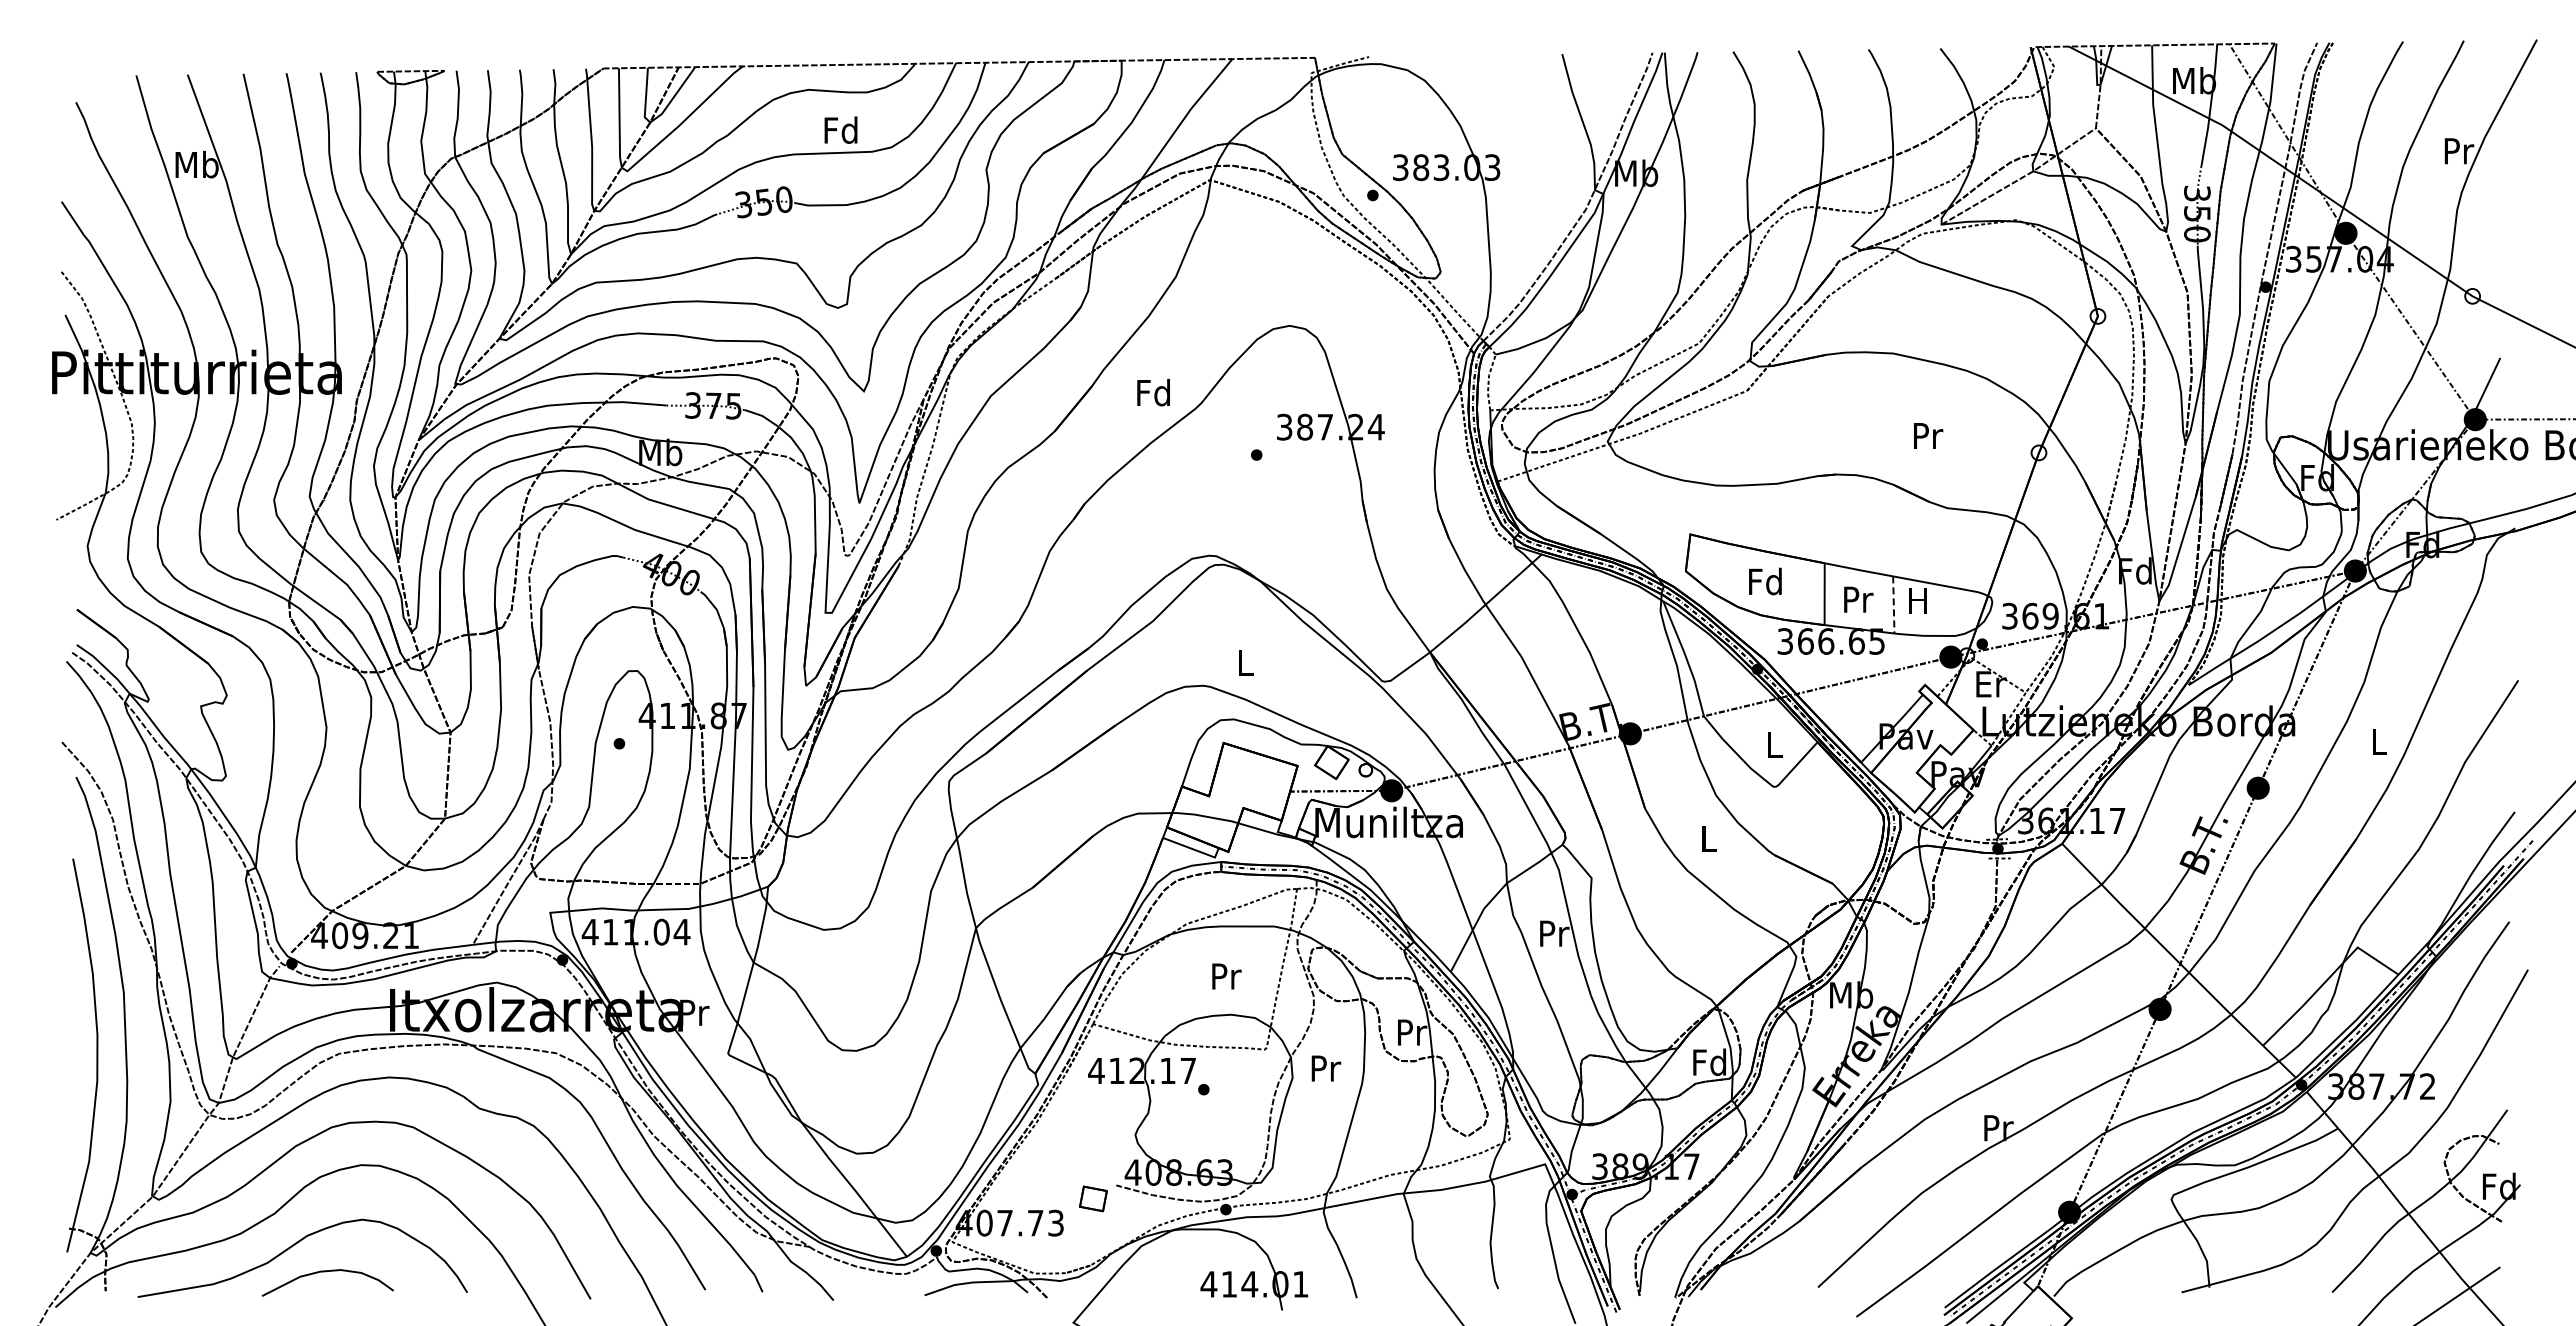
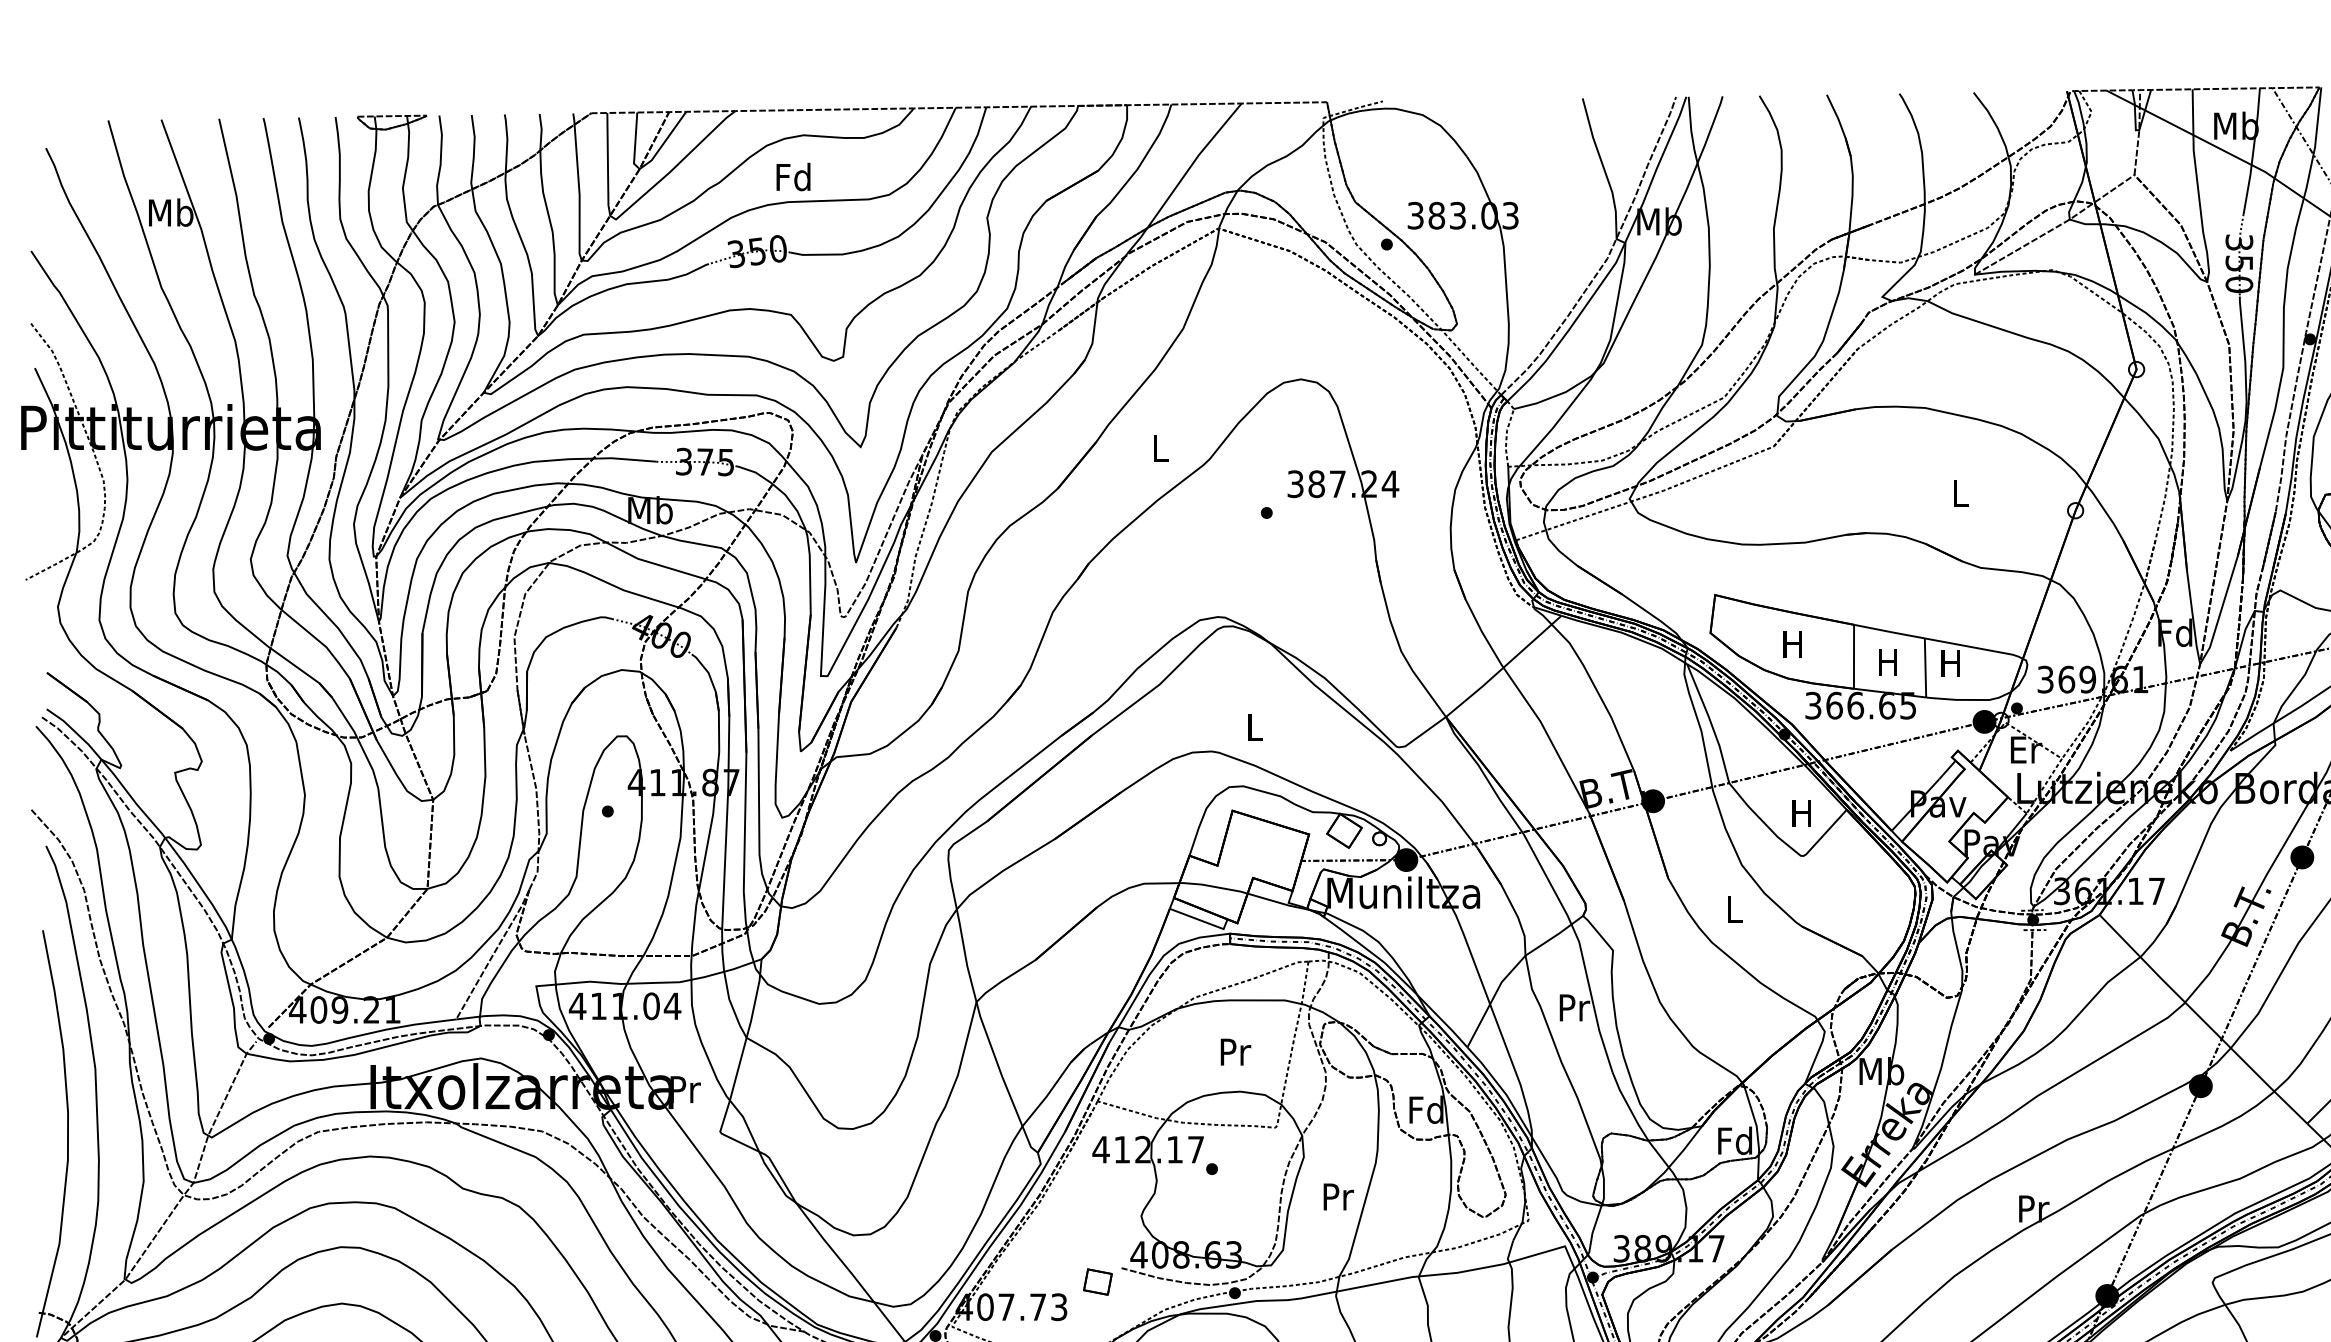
text: (840, 129) -> (792, 176), moved
text: (1153, 392) -> (1160, 448), Fd -> L
text: (1928, 435) -> (1961, 492), Pr -> L
text: (1765, 581) -> (1792, 643), Fd -> H
text: (1858, 599) -> (1889, 662), Pr -> H
line: (1893, 604) -> (1925, 667), dashed -> solid
text: (1773, 744) -> (1801, 812), L -> H
text: (1410, 1031) -> (1425, 1108), Pr -> Fd
text: (1326, 1068) -> (1338, 1196), moved

